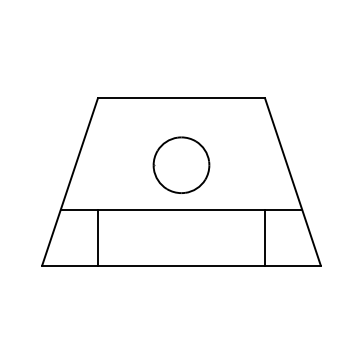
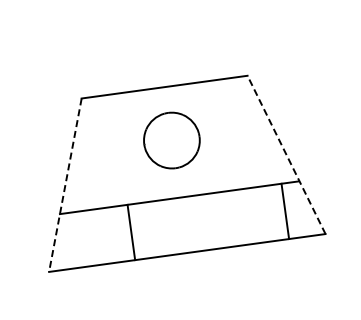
part: (181, 164) -> (171, 139), moved
line: (292, 181) -> (286, 154), solid -> dashed
line: (69, 182) -> (64, 185), solid -> dashed
line: (97, 237) -> (130, 232), moved
line: (265, 237) -> (285, 211), moved

